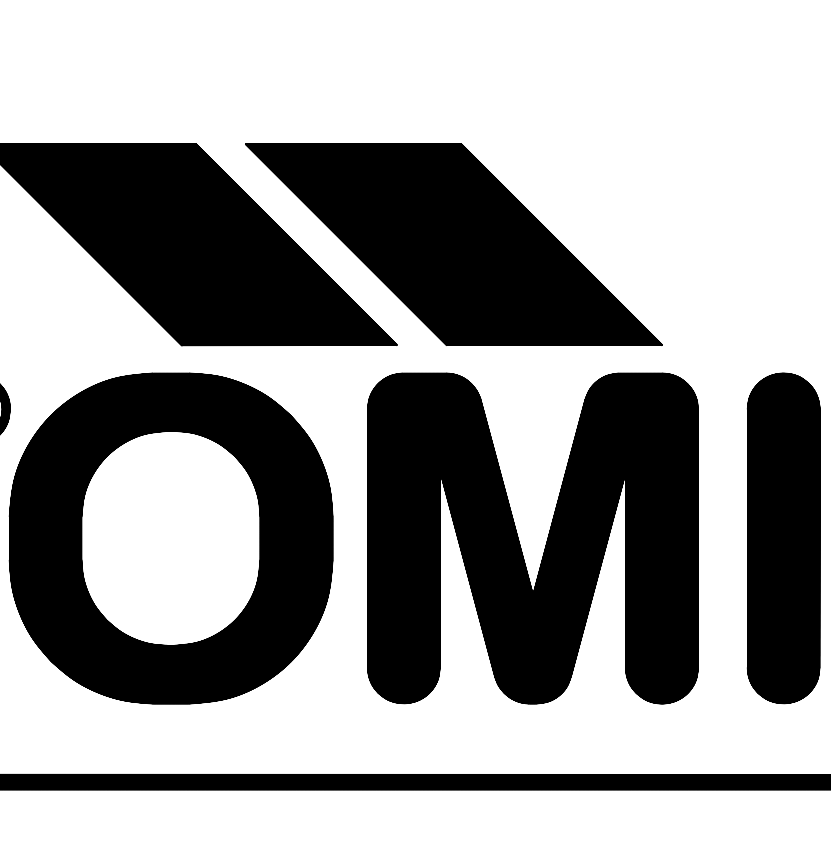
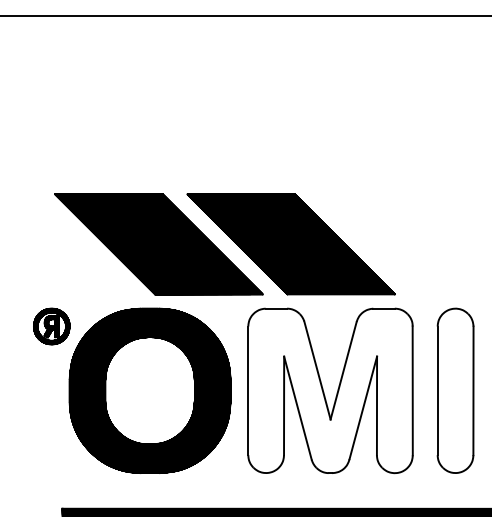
hatch: (532, 537) -> (330, 390), removed
hatch: (783, 537) -> (455, 390), removed

